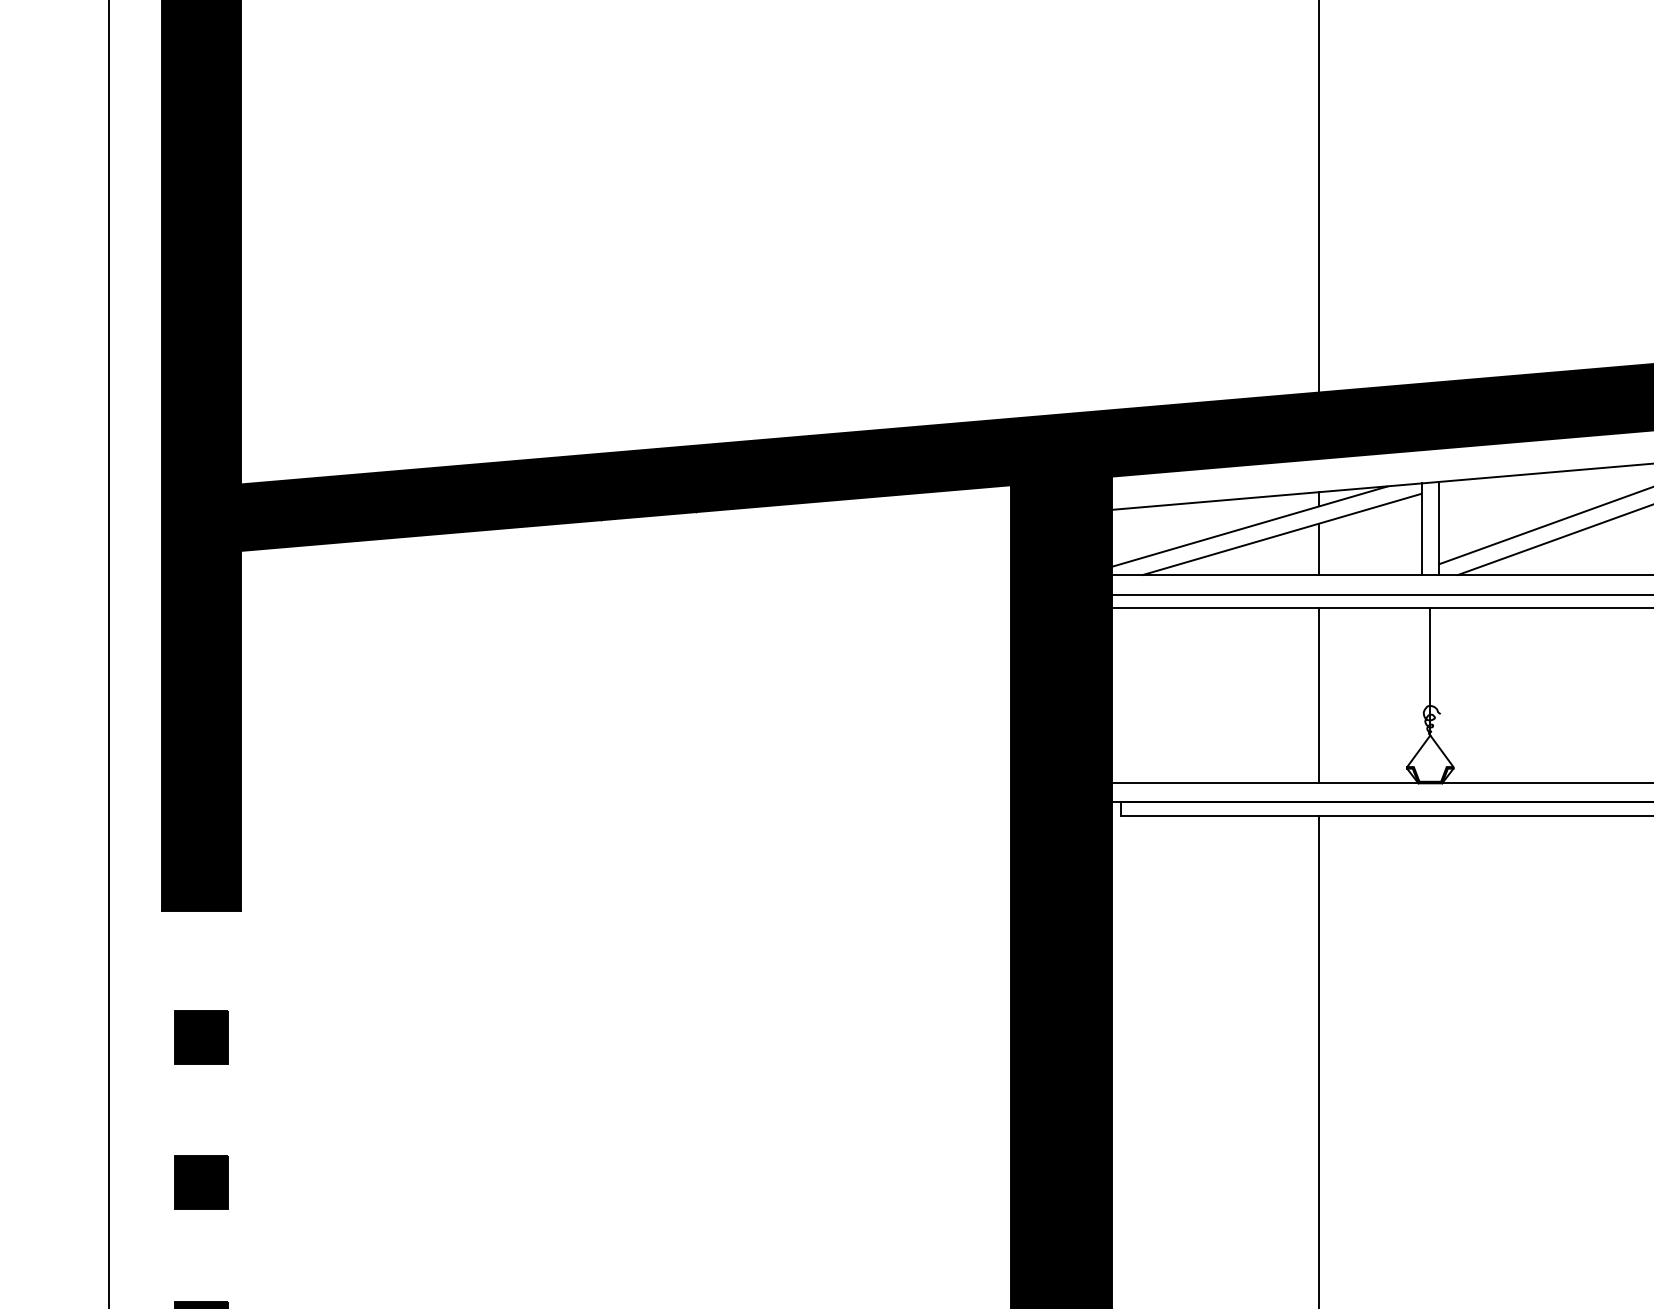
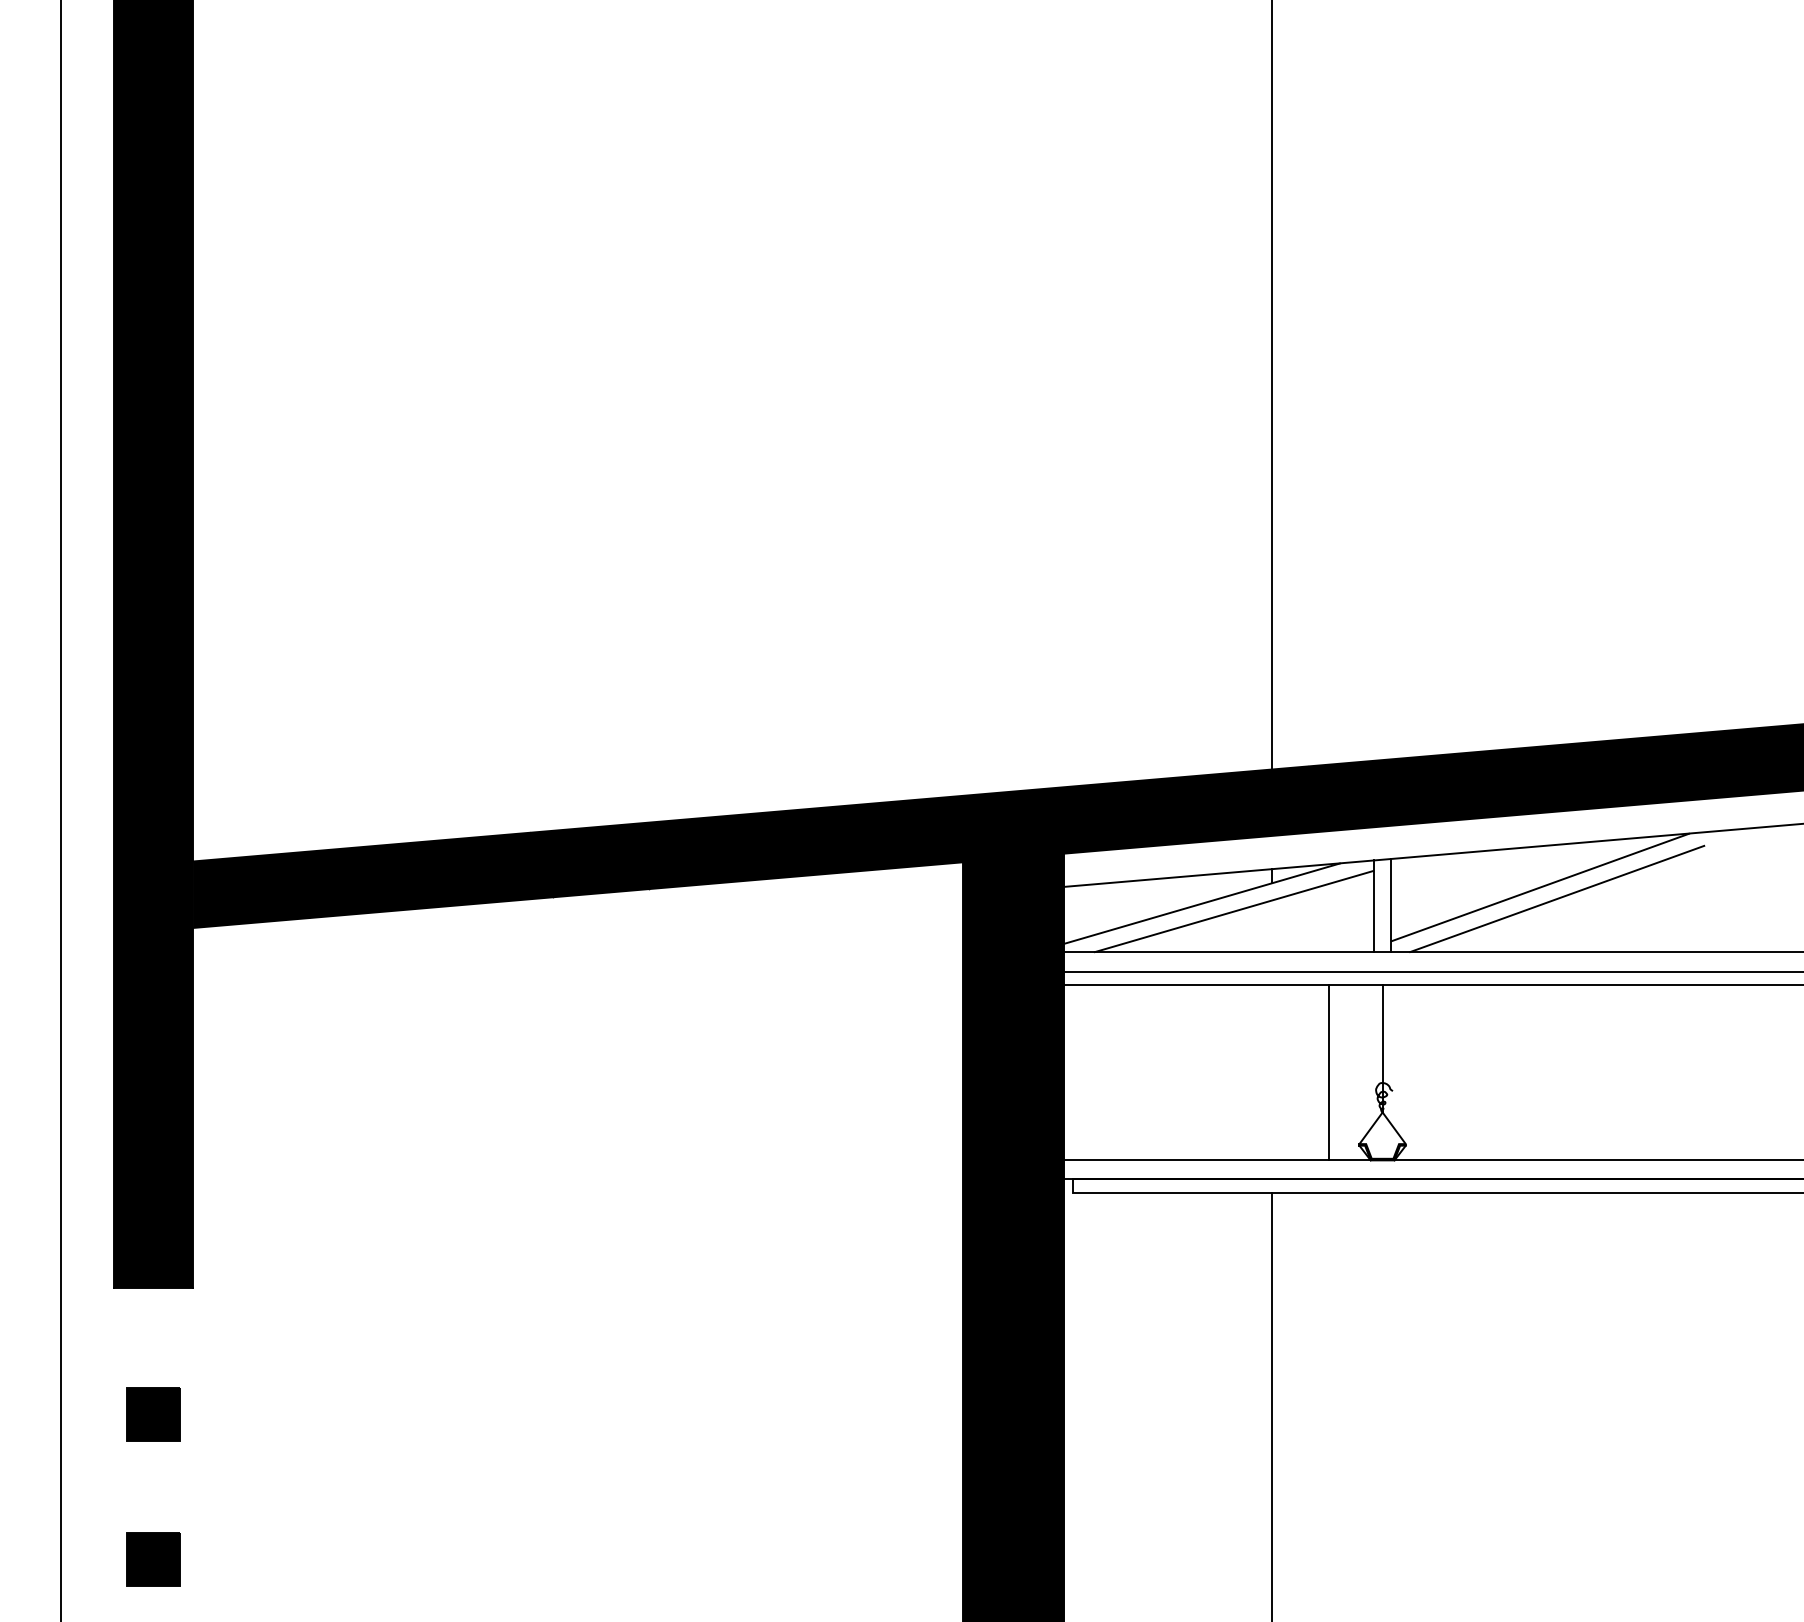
line: (1319, 549) -> (1271, 926), removed
line: (1319, 695) -> (1328, 1072), moved

